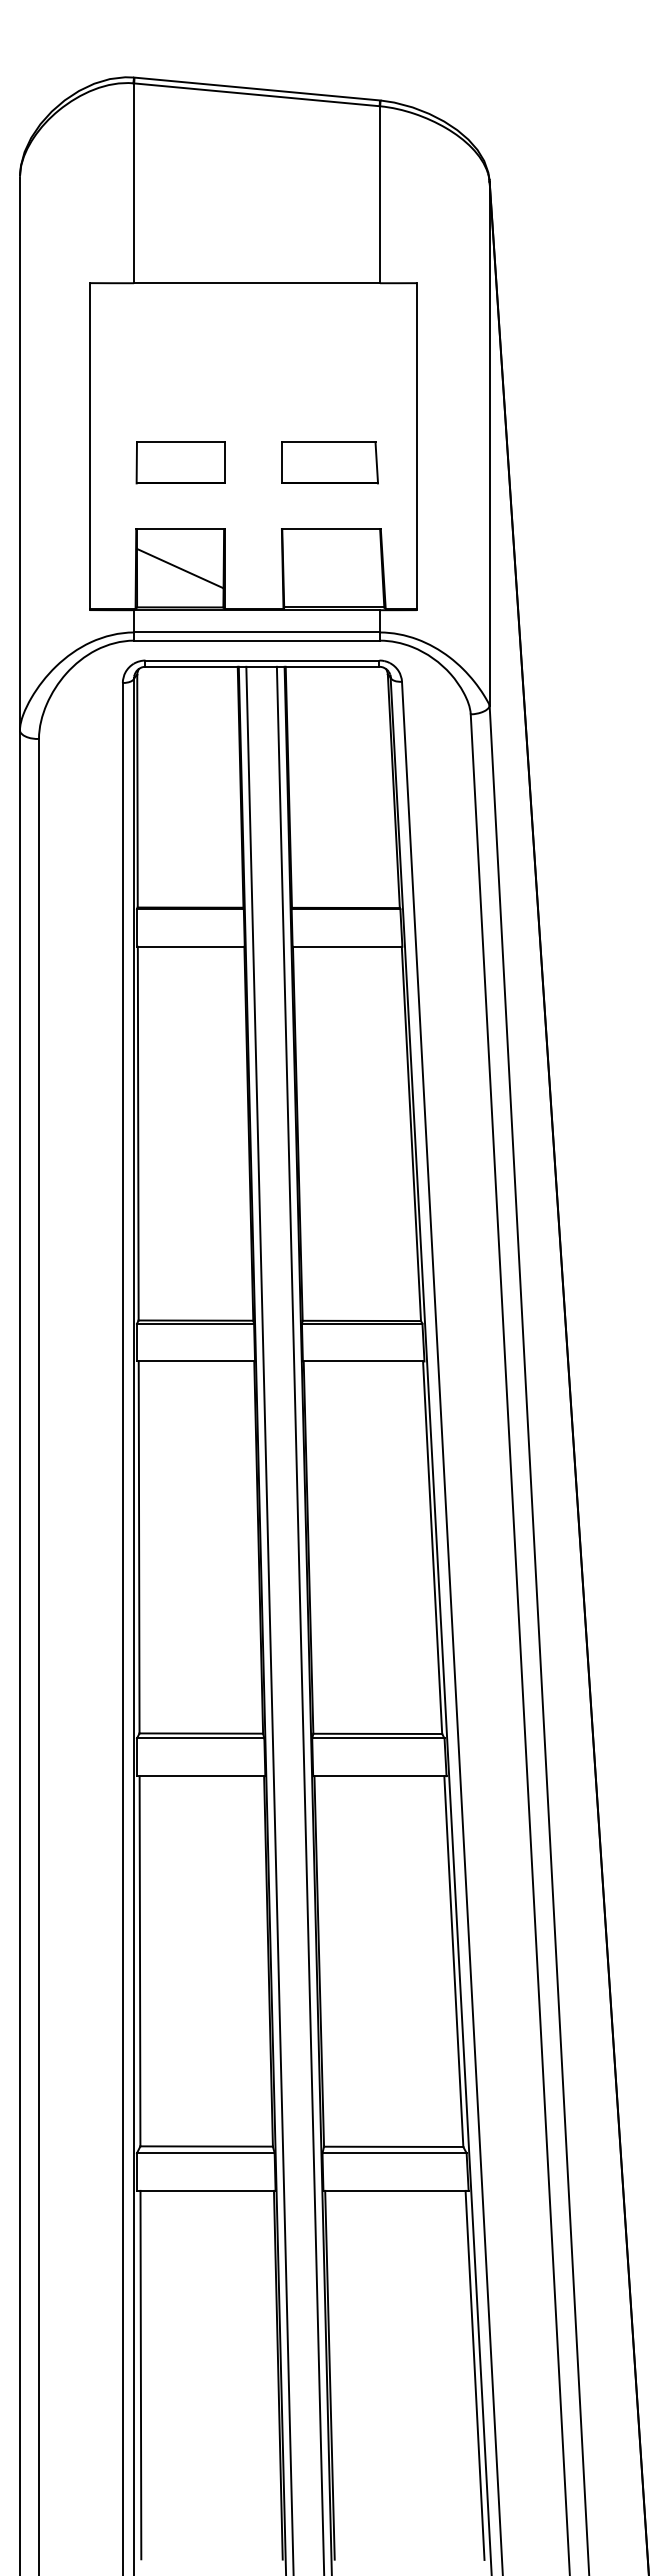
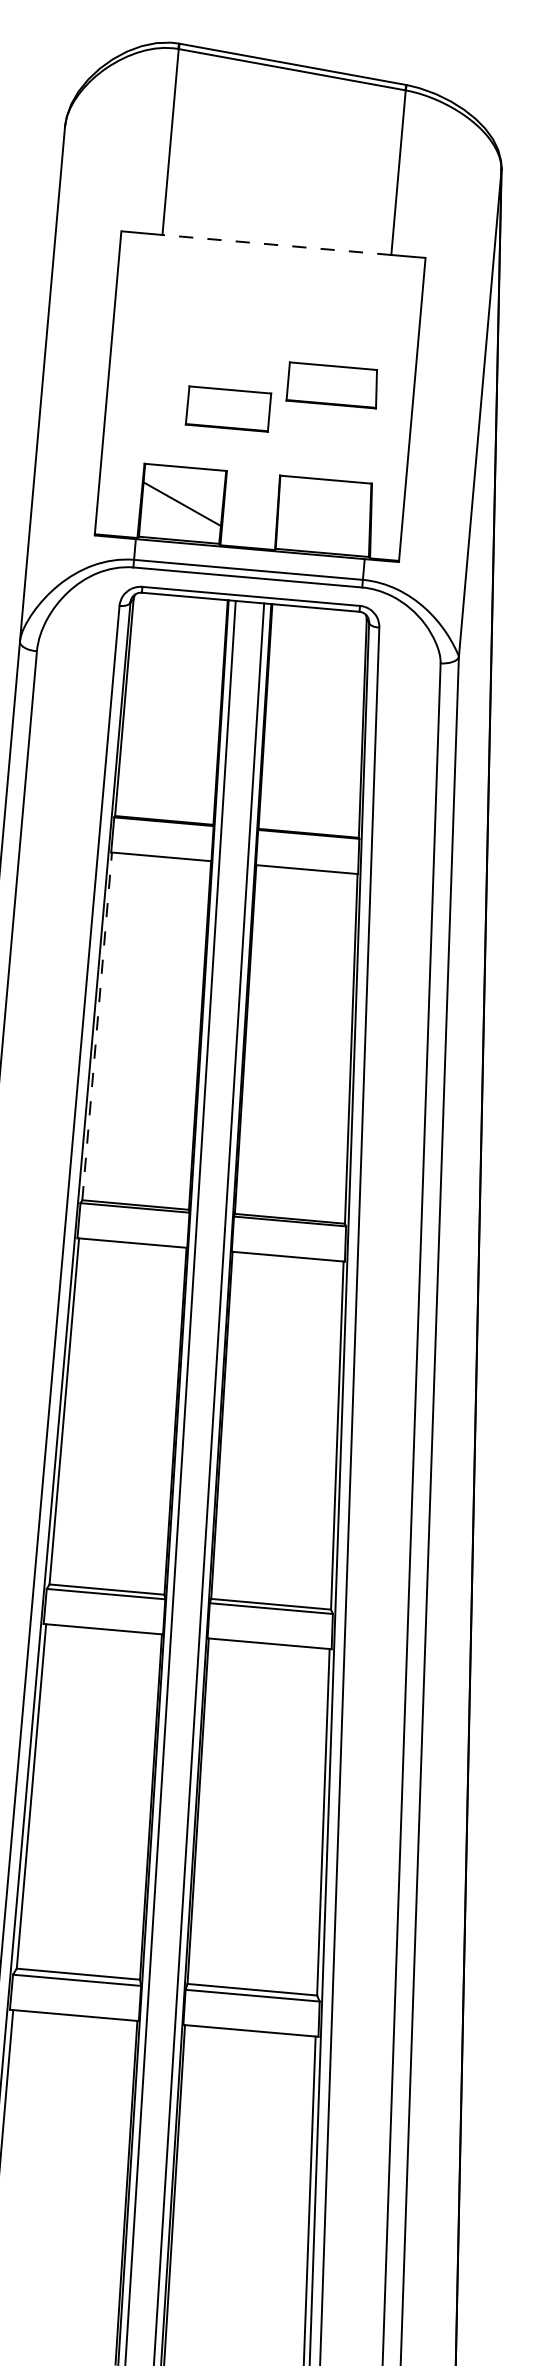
line: (257, 283) -> (277, 245), solid -> dashed
part: (180, 462) -> (228, 408), moved
part: (329, 462) -> (332, 385), moved
line: (138, 1133) -> (97, 1026), solid -> dashed

